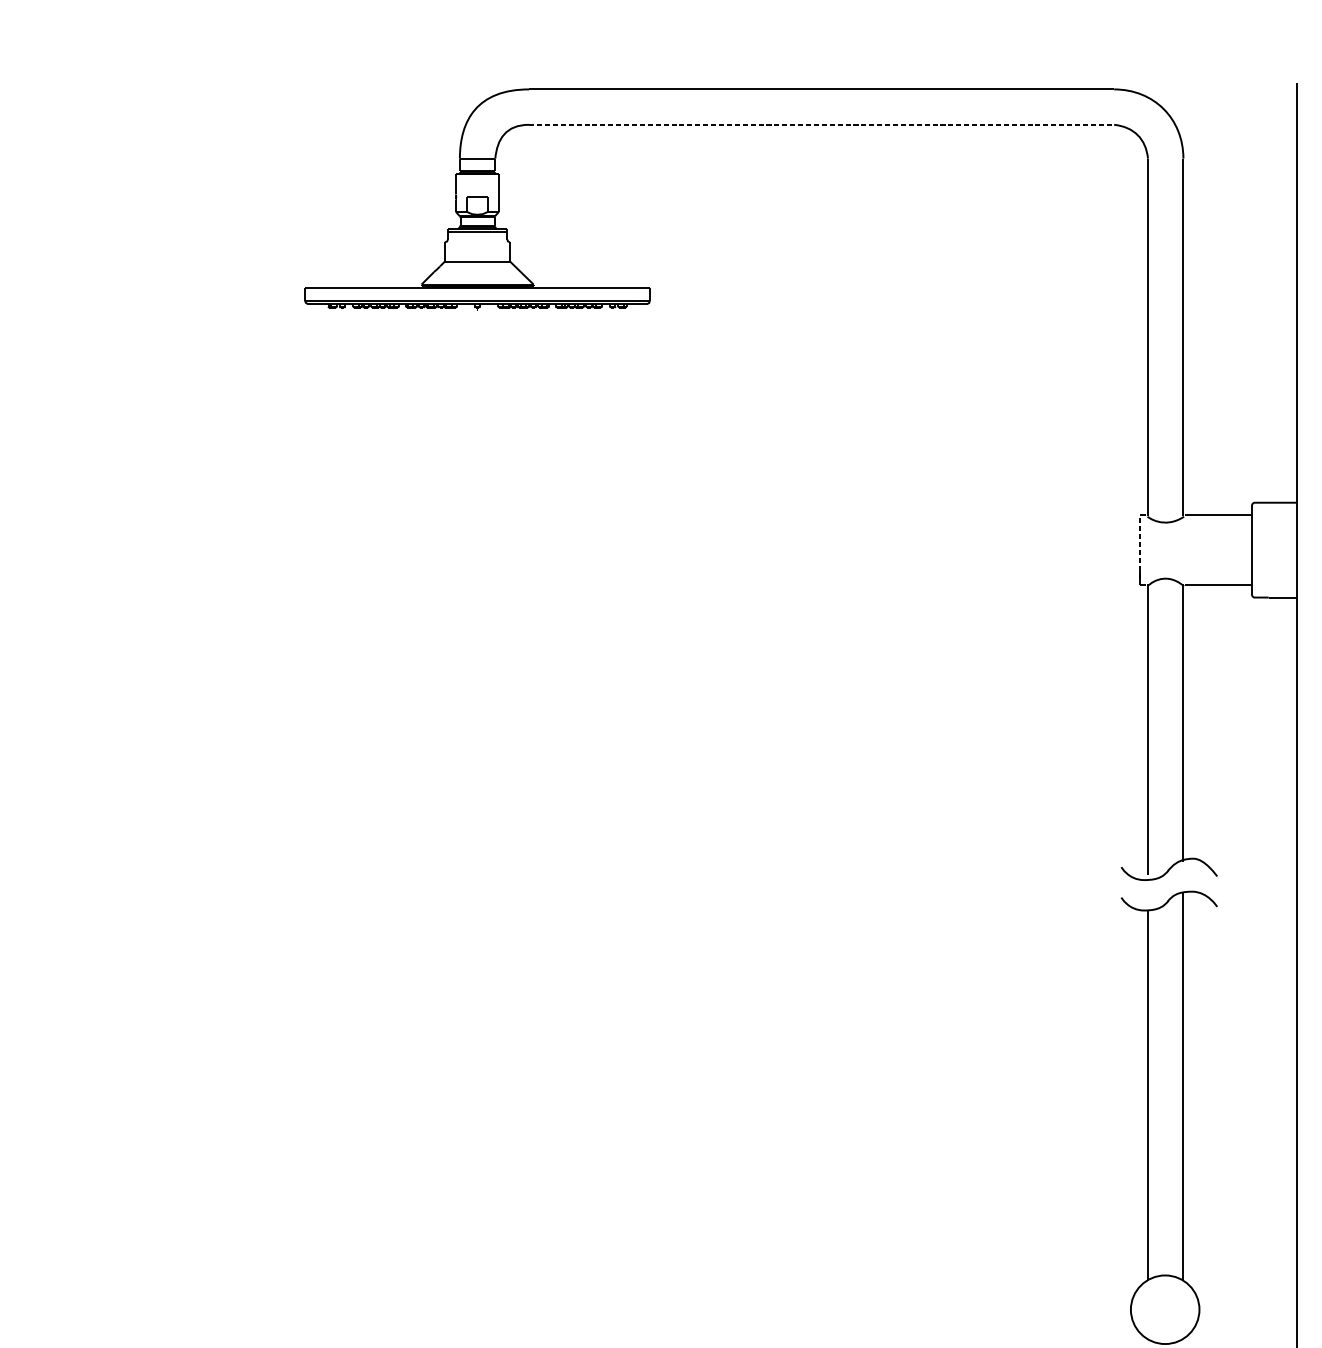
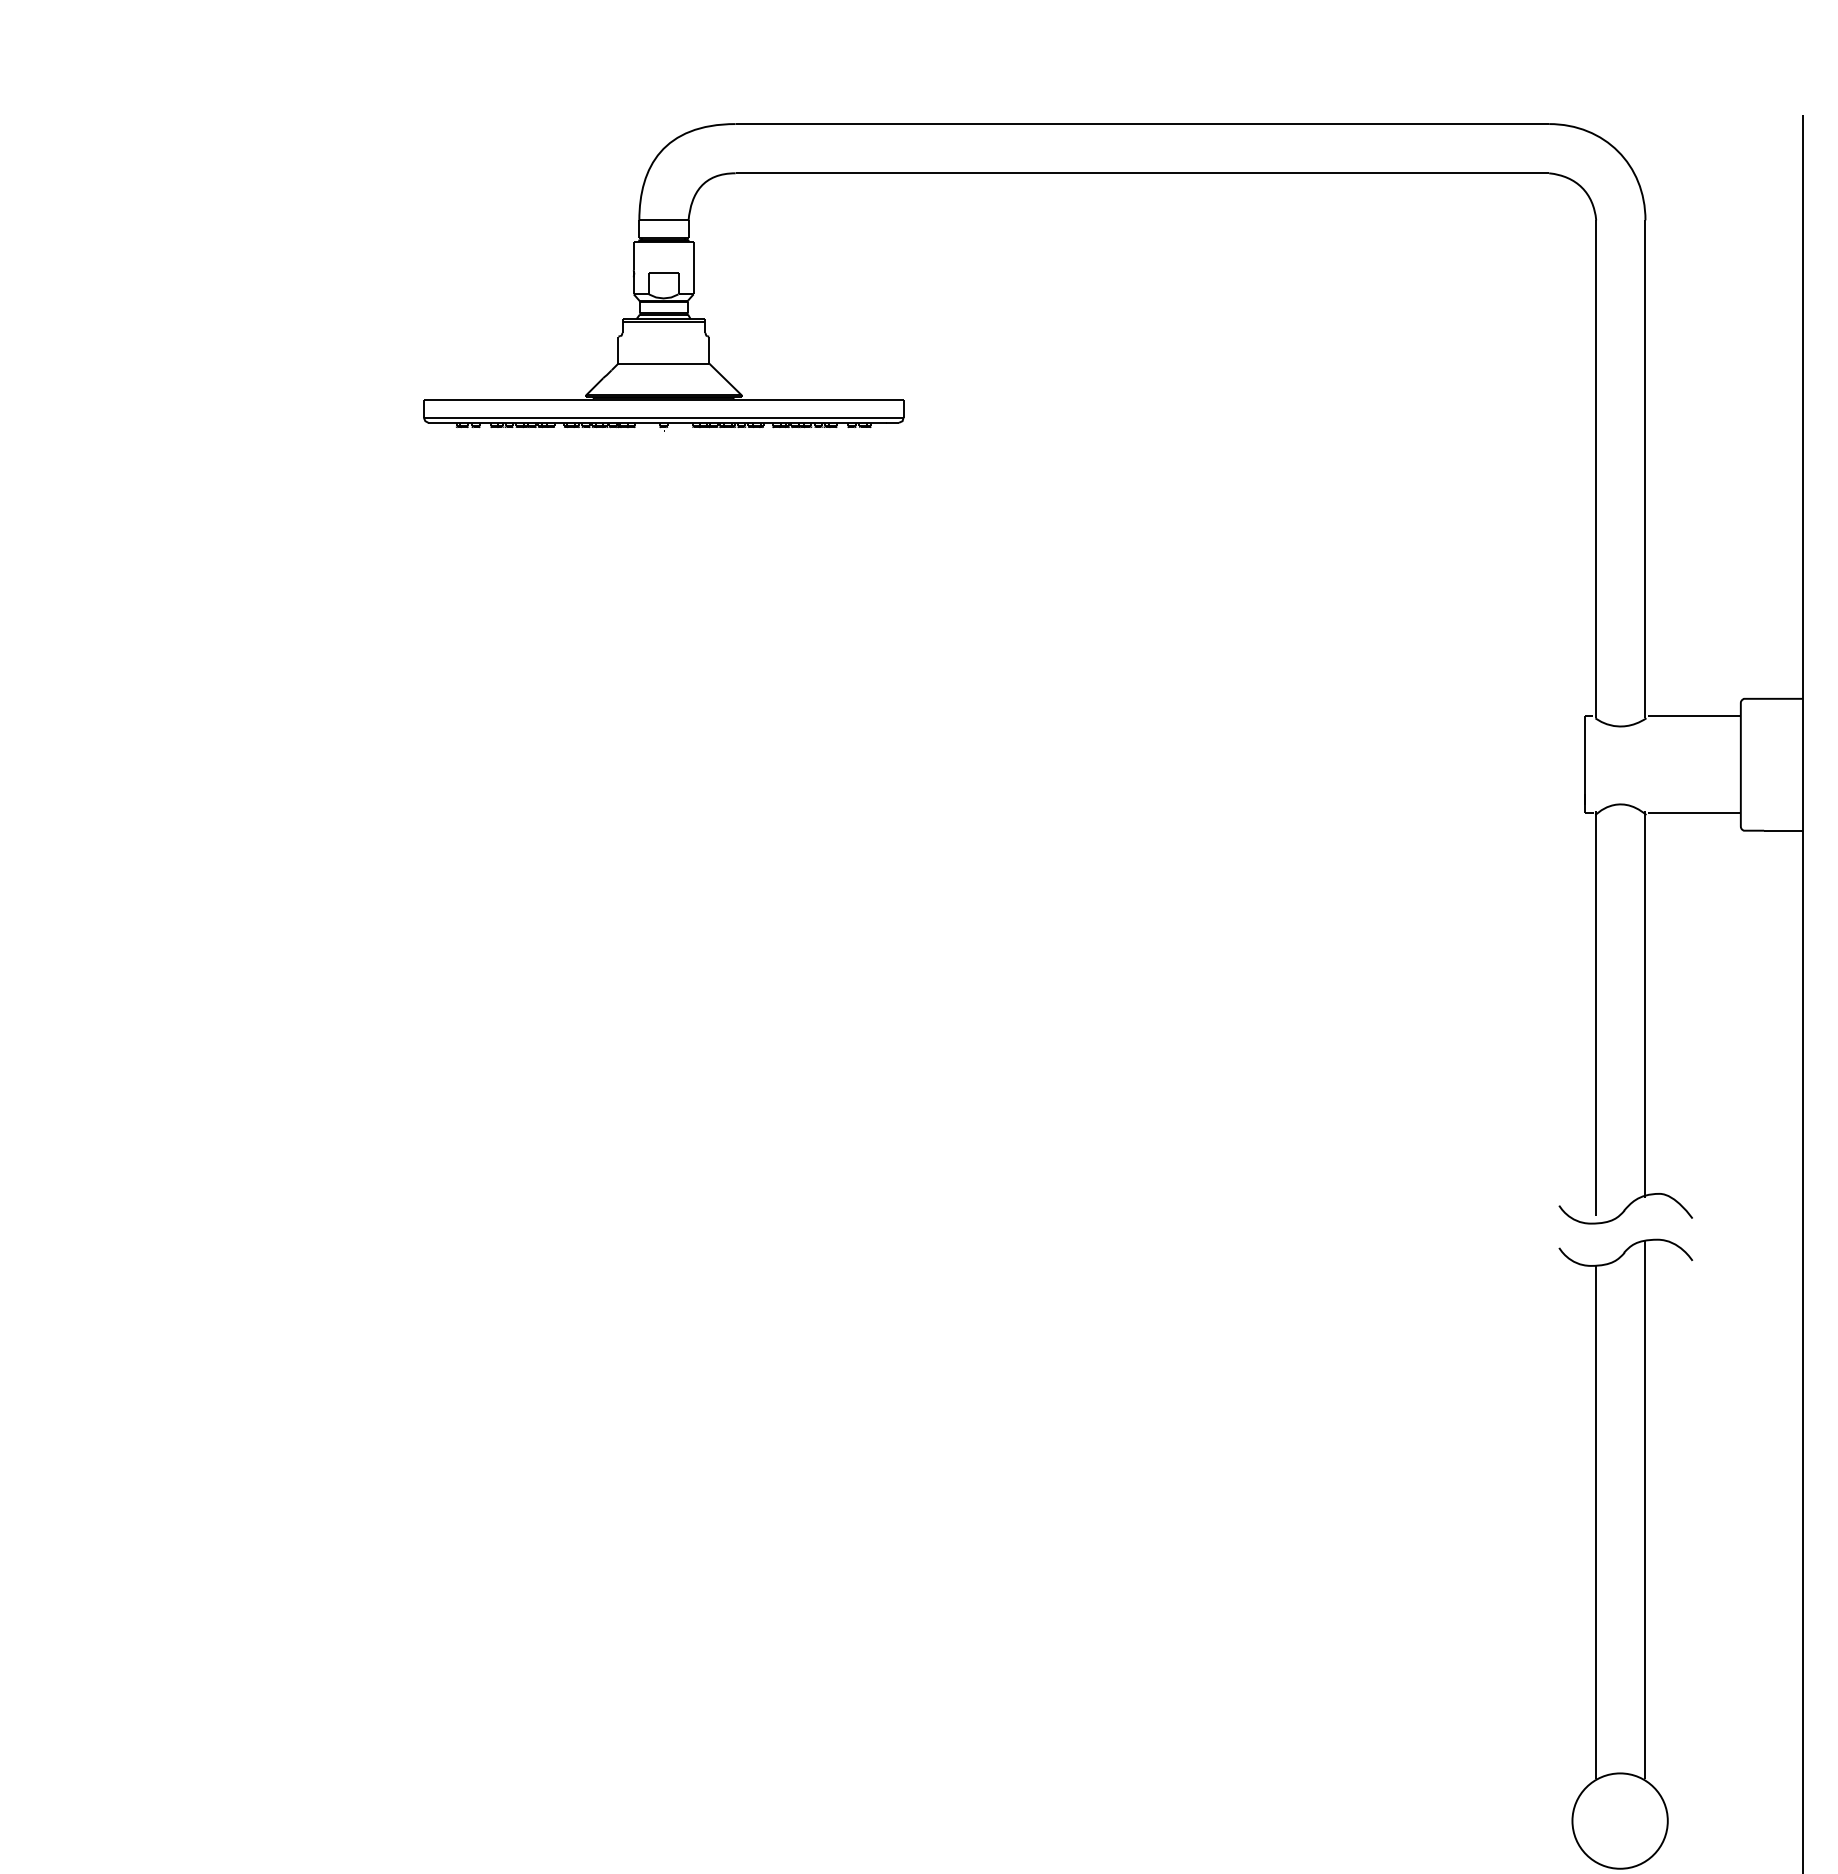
line: (821, 124) -> (1142, 173), dashed -> solid
line: (1139, 546) -> (1584, 759), dashed -> solid

